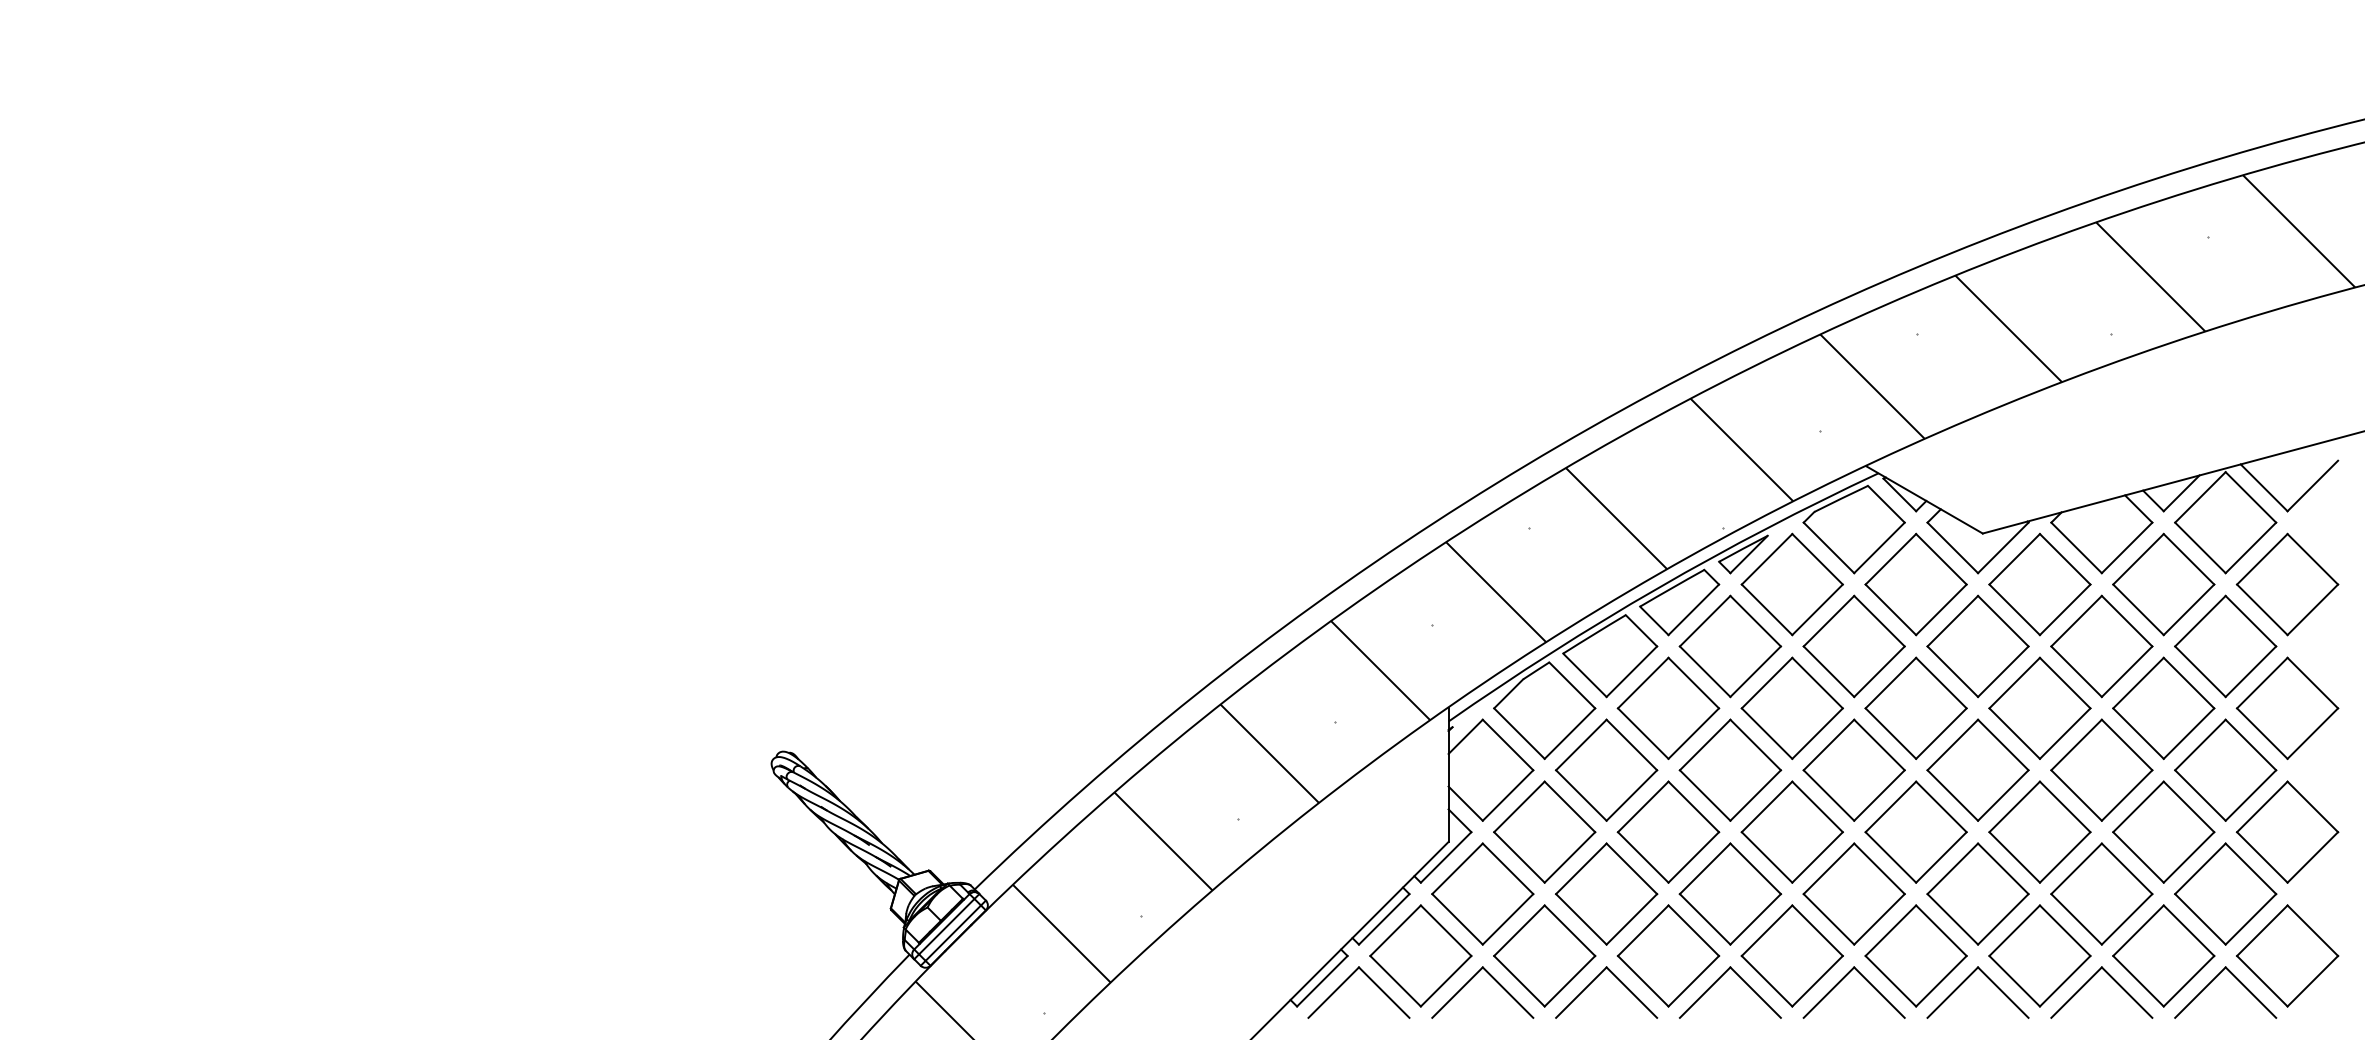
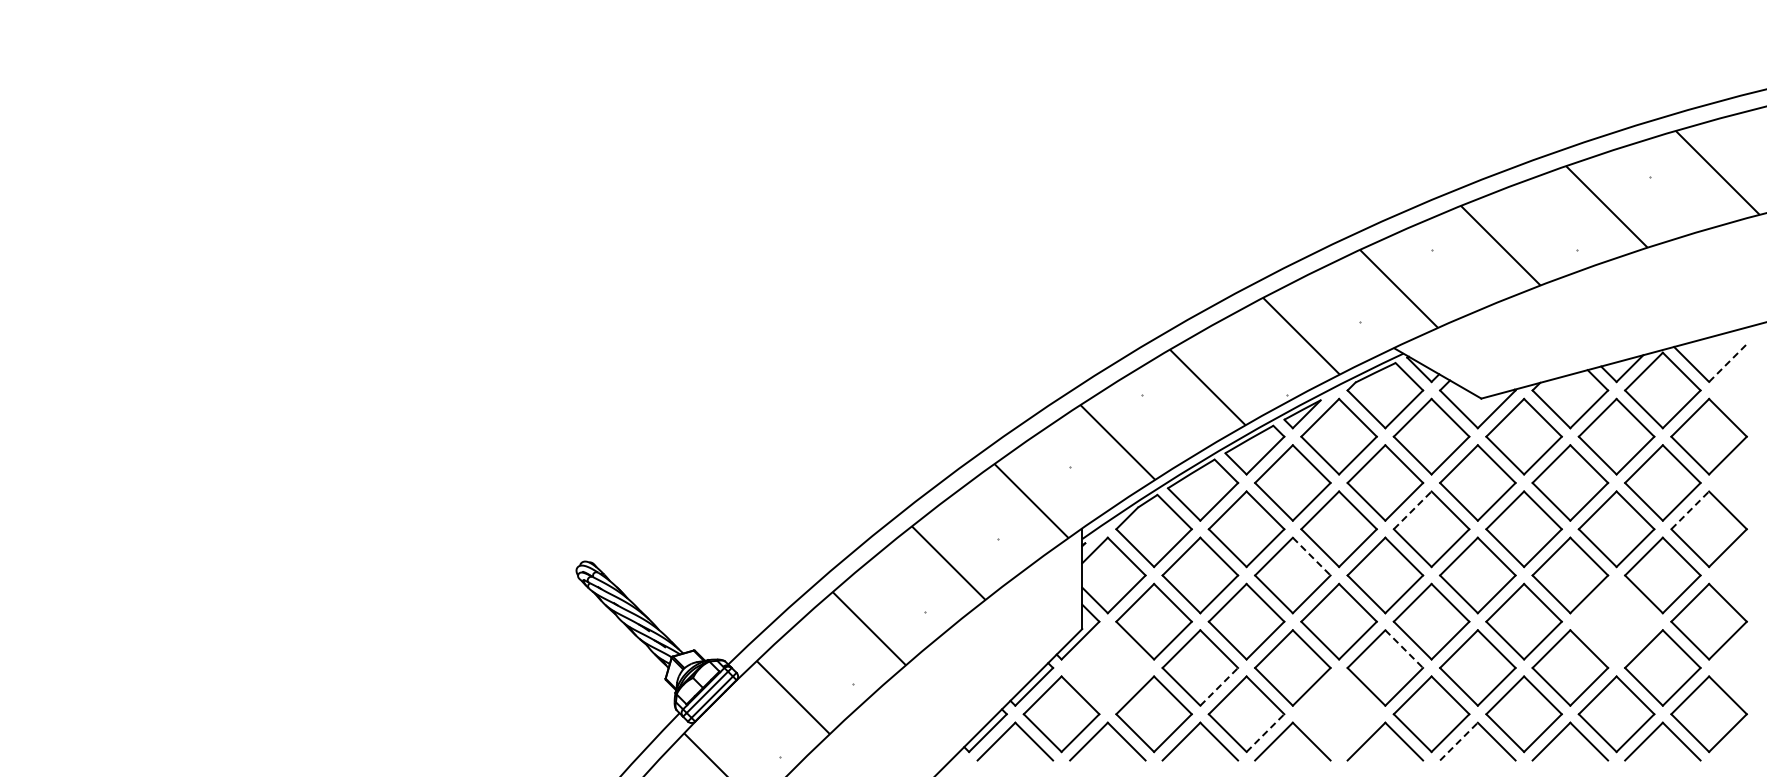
line: (2312, 486) -> (1727, 363), solid -> dashed
line: (1890, 683) -> (1412, 510), solid -> dashed
line: (2262, 683) -> (1690, 510), solid -> dashed
line: (1755, 744) -> (1311, 556), solid -> dashed
part: (2163, 831) -> (1616, 621), removed
line: (1879, 869) -> (1404, 649), solid -> dashed
part: (1482, 893) -> (1107, 667), removed
line: (1632, 918) -> (1219, 686), solid -> dashed
part: (1791, 956) -> (1338, 714), removed
line: (1693, 981) -> (1265, 733), solid -> dashed
line: (1952, 992) -> (1458, 741), solid -> dashed

